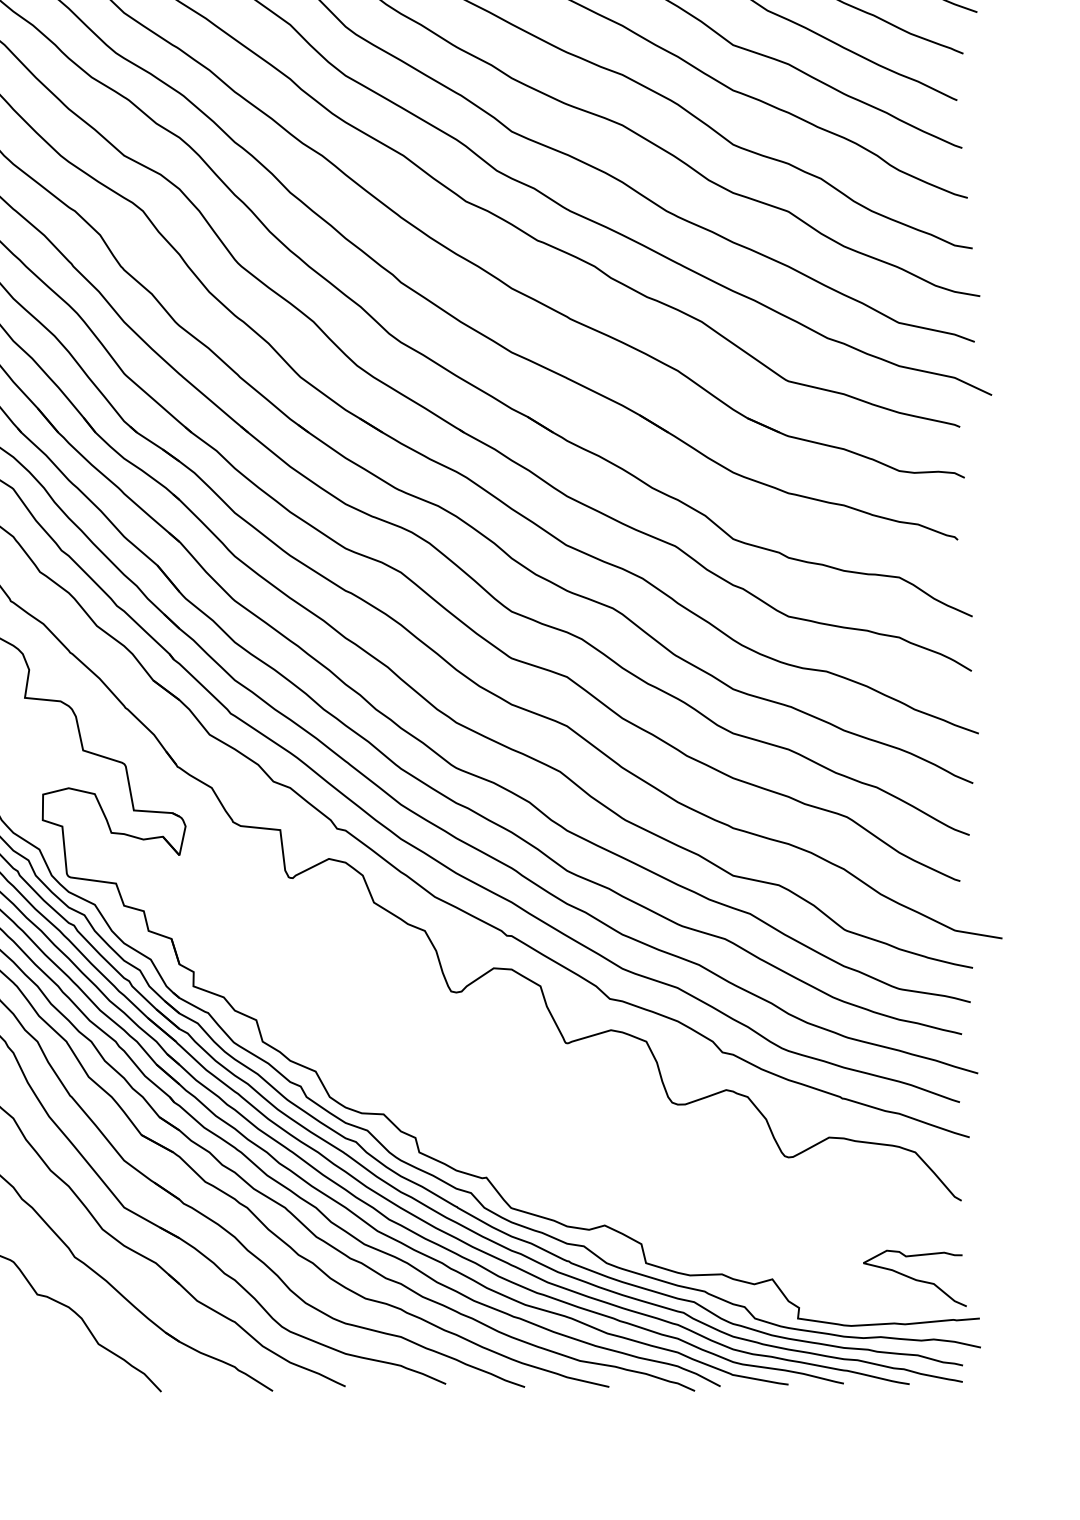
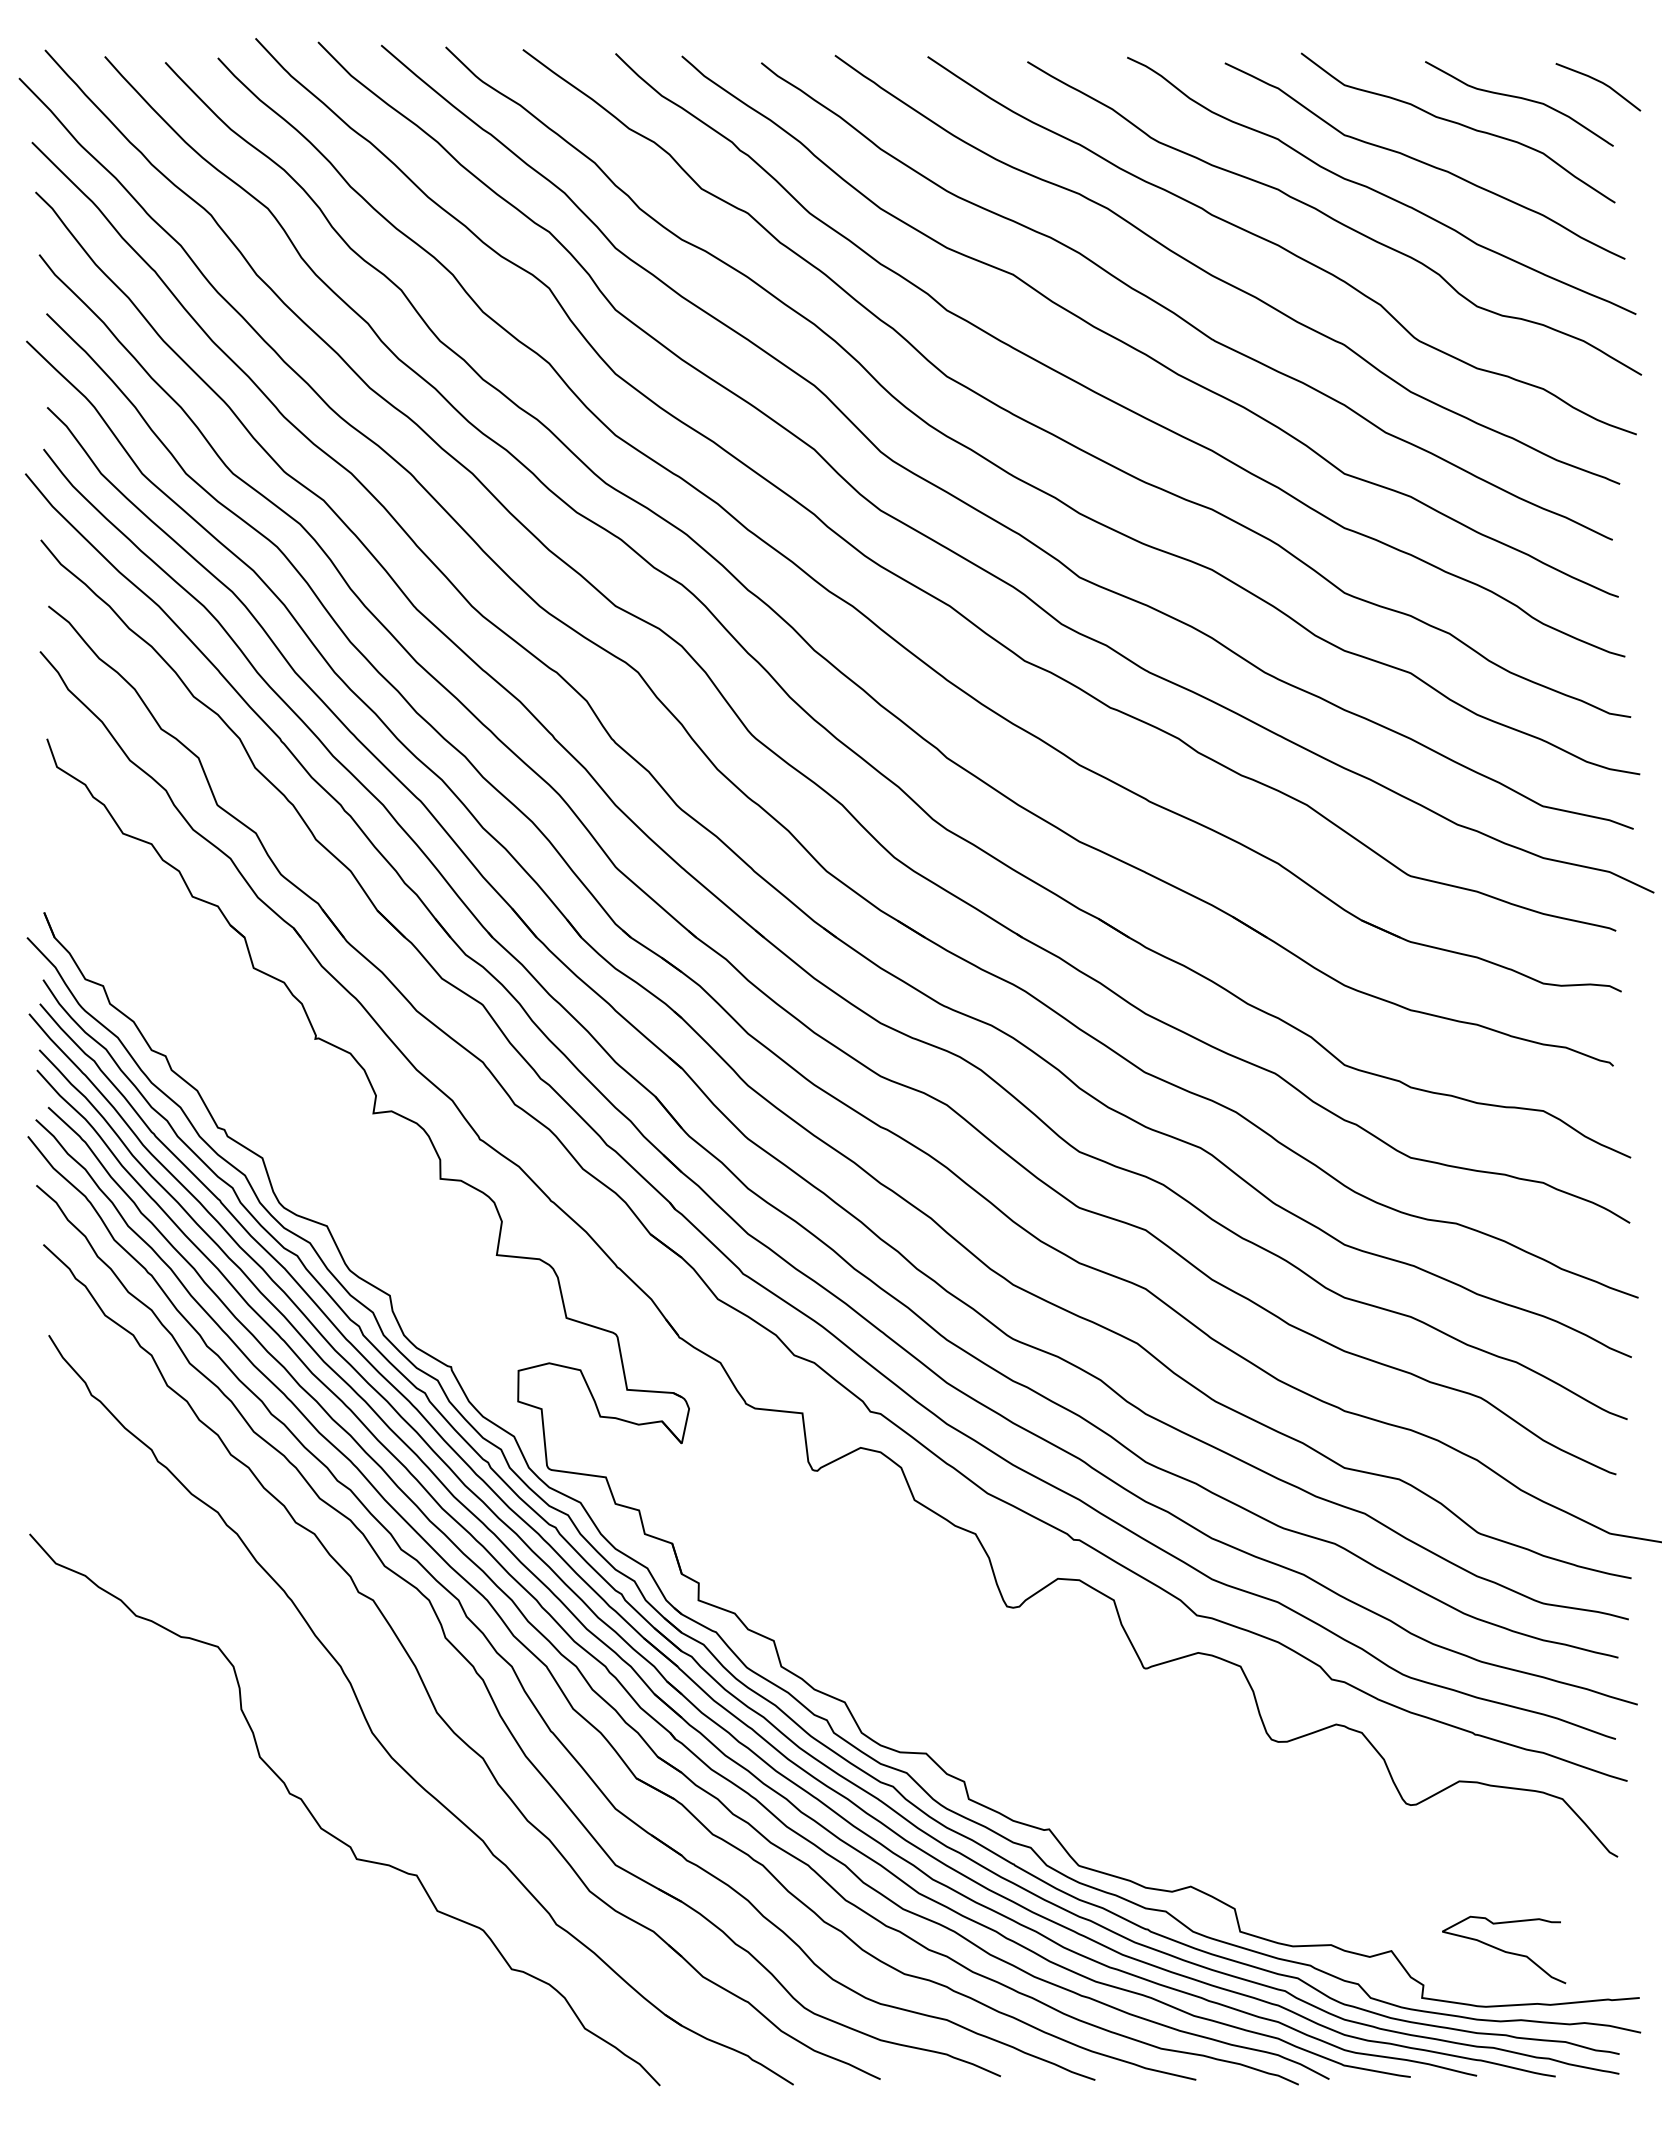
curve: (915, 1278) -> (1504, 1950), moved

